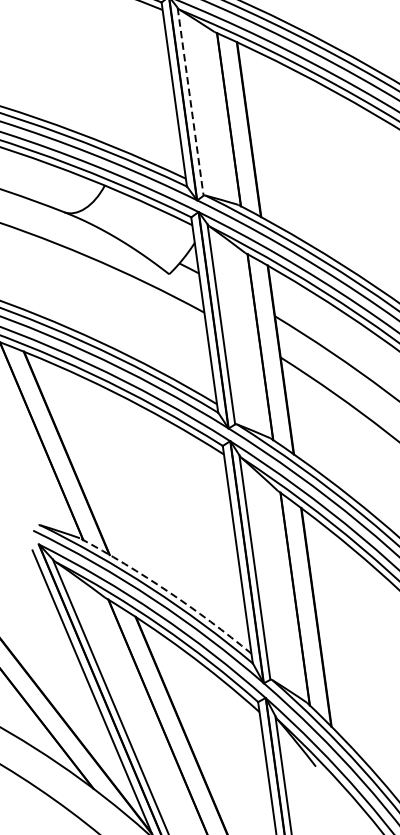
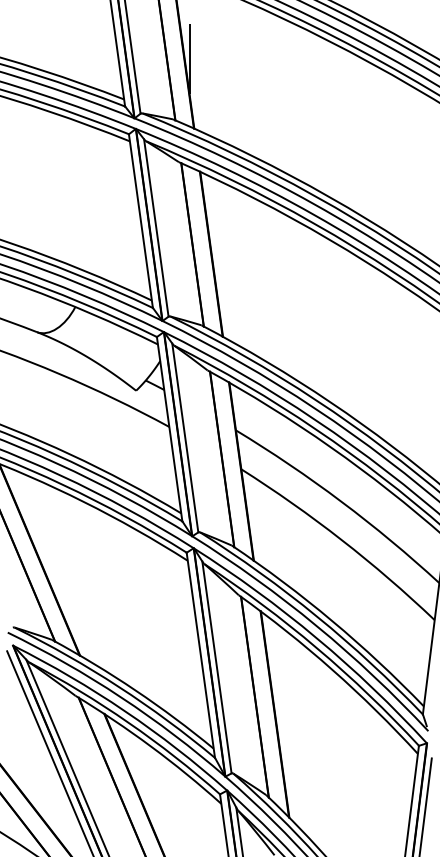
line: (190, 102) -> (156, 228), dashed -> solid
arc: (168, 591) -> (135, 690), dashed -> solid

